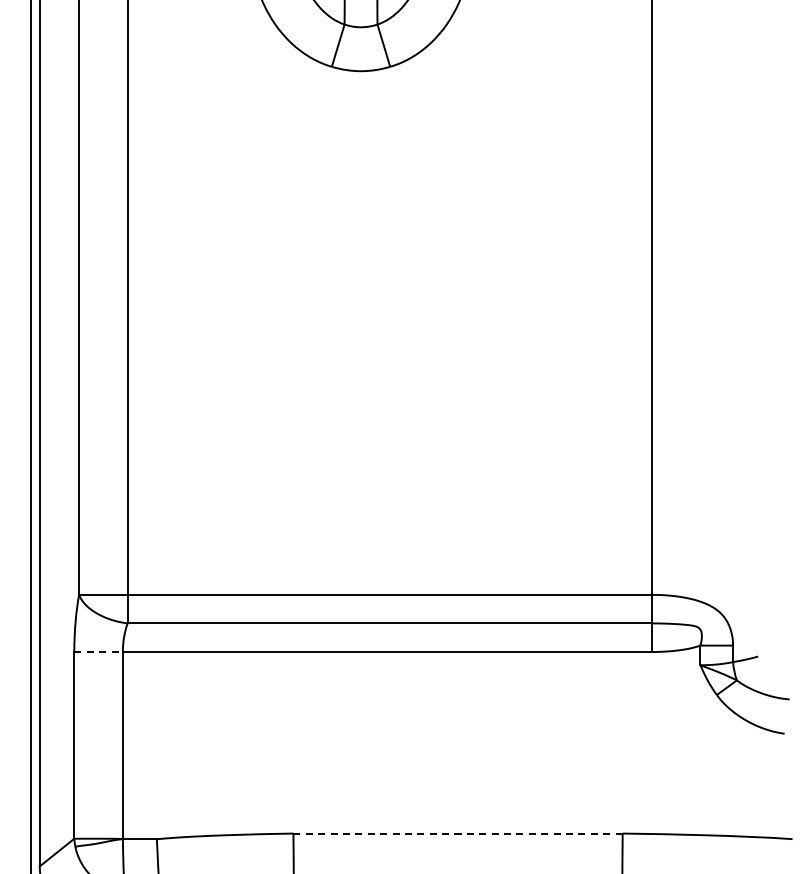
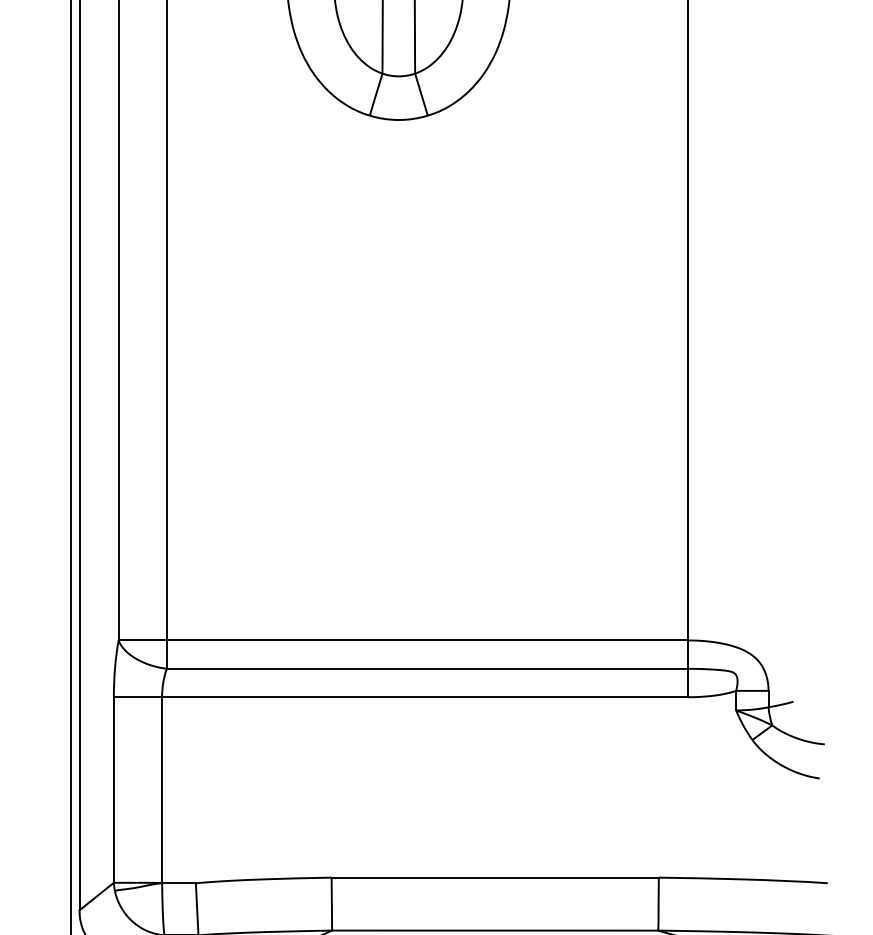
line: (99, 652) -> (138, 697), dashed -> solid
line: (458, 833) -> (495, 877), dashed -> solid

